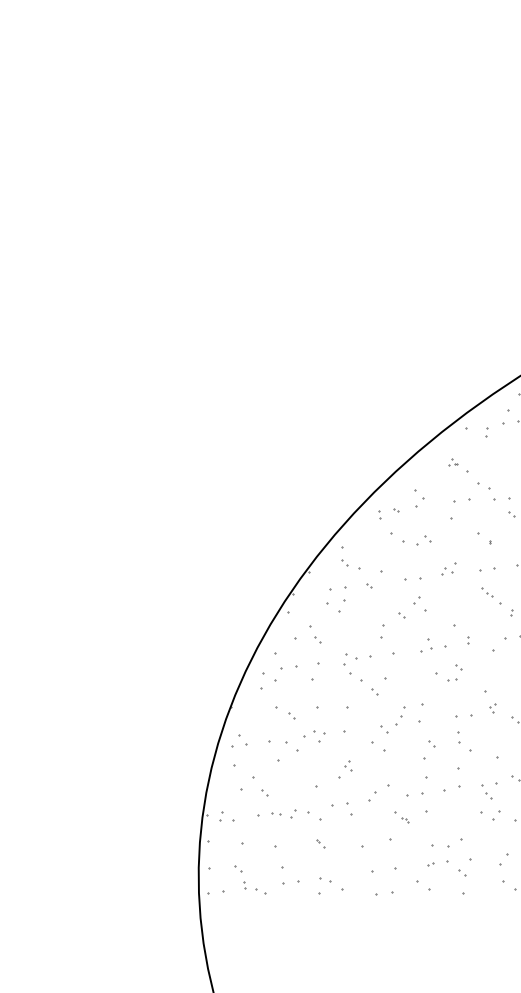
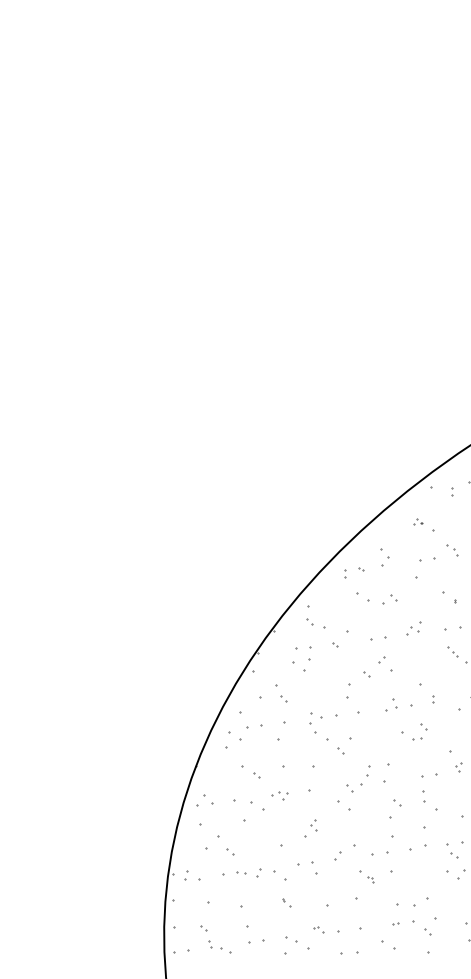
part: (486, 491) -> (451, 550), size x0.62
part: (314, 736) -> (279, 795), size x0.71
part: (353, 870) -> (318, 929), added

